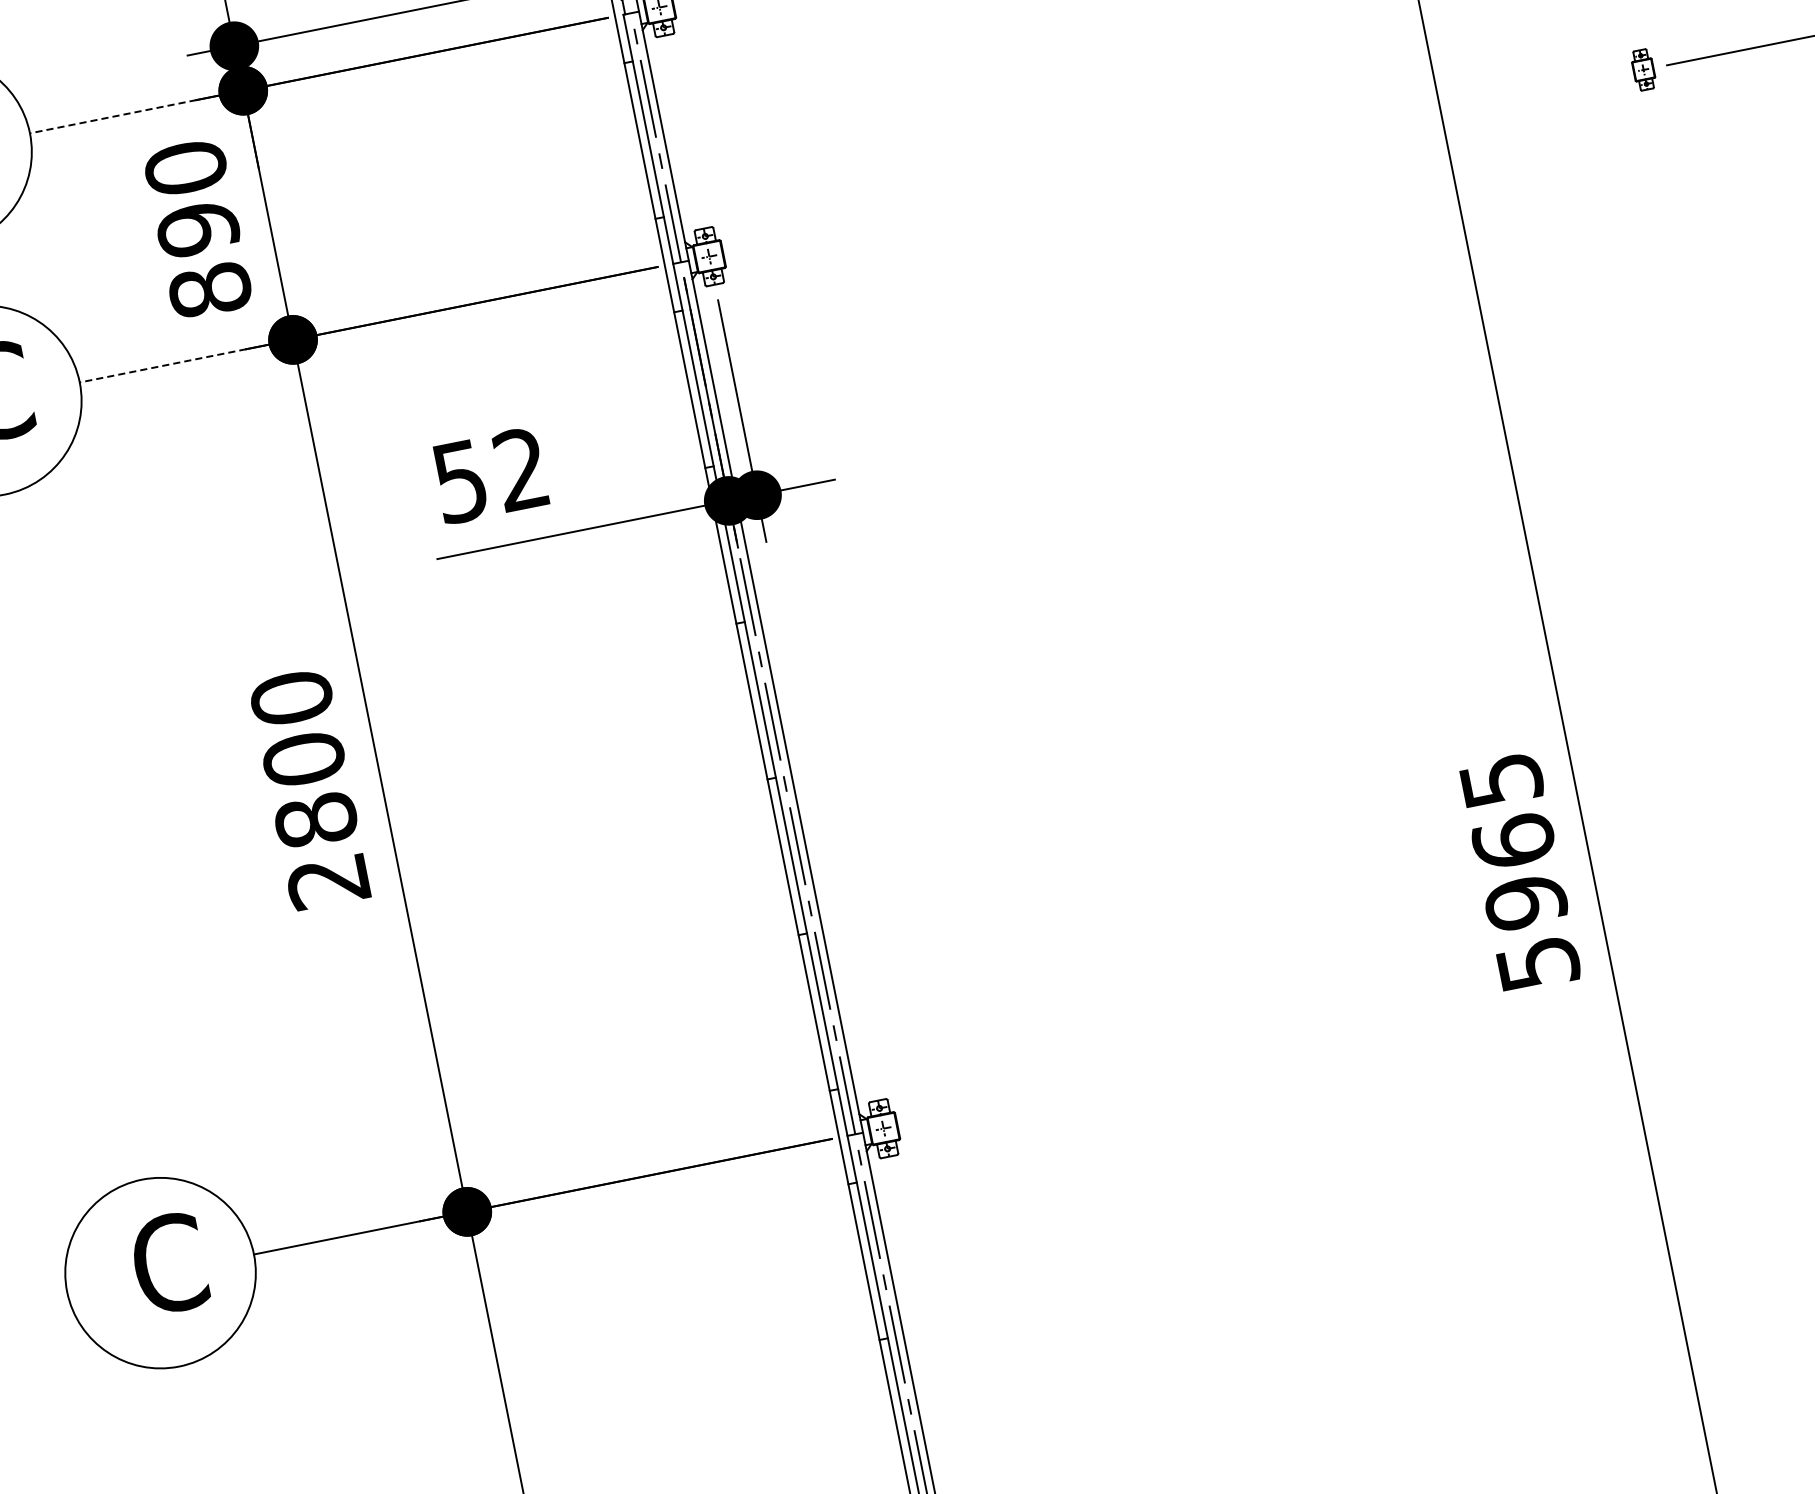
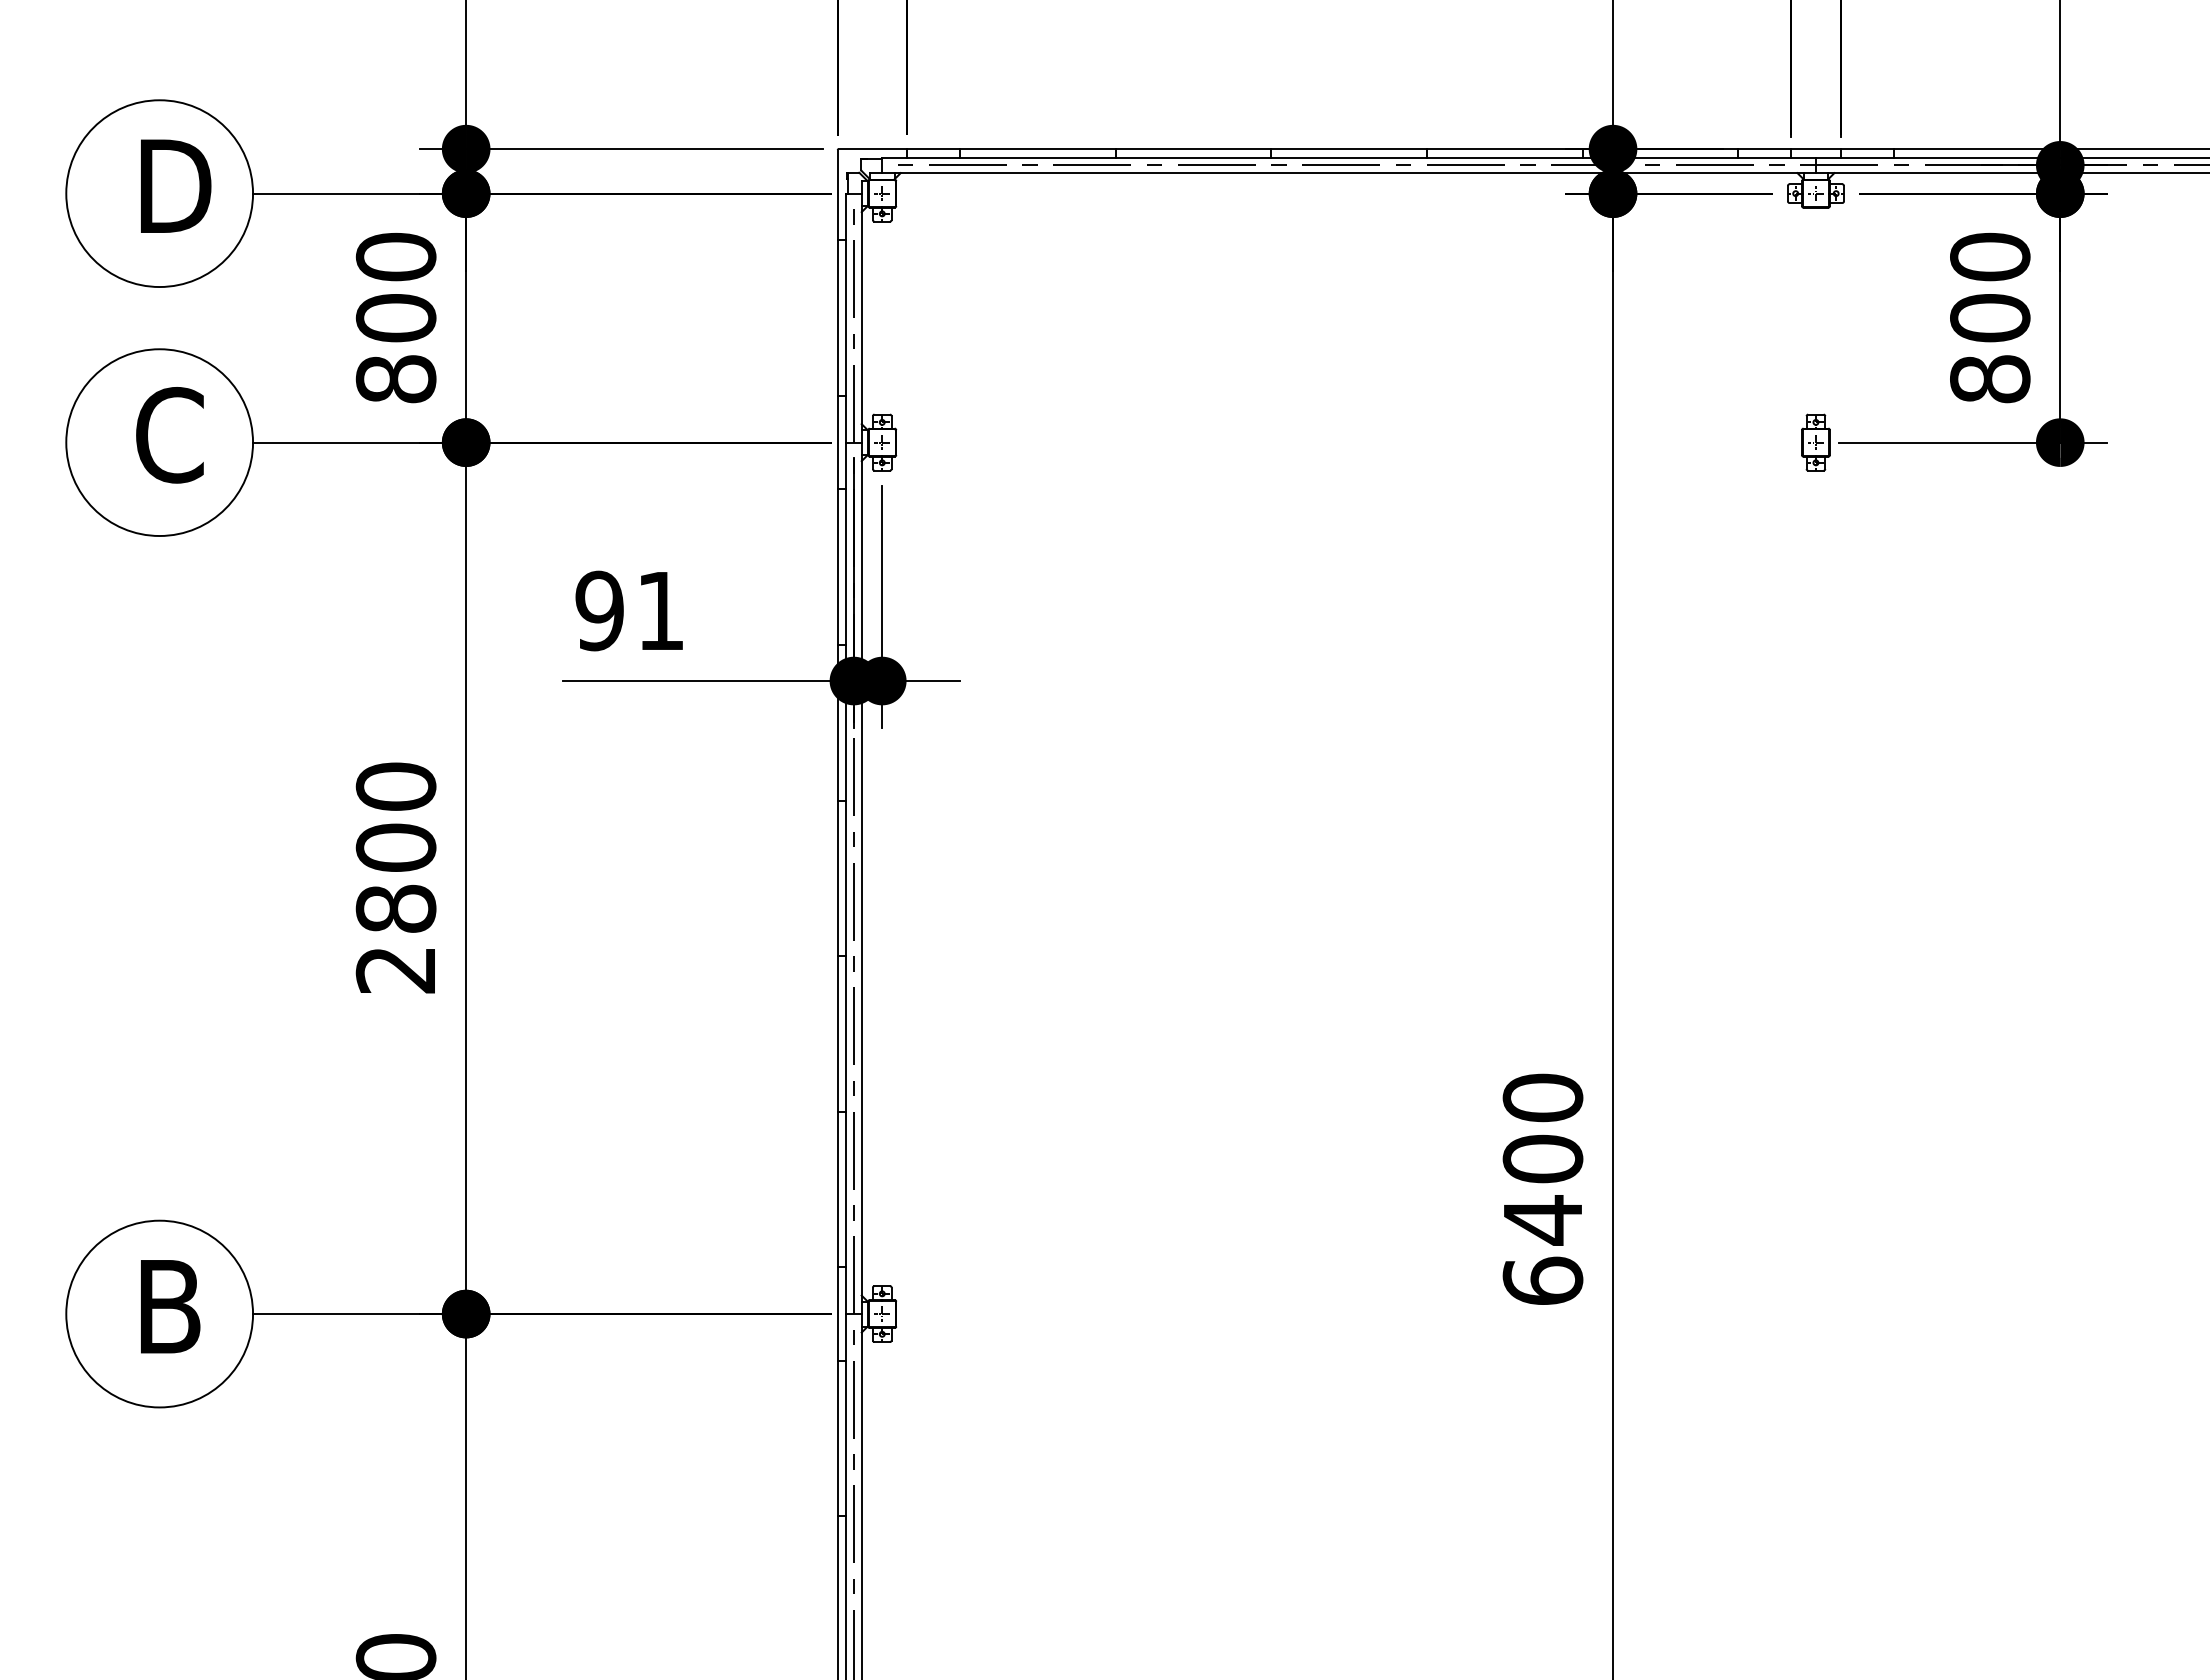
part: (1643, 69) -> (1815, 442), size x1.43
line: (112, 116) -> (335, 193), dashed -> solid
text: (198, 229) -> (396, 318), 890 -> 800
line: (162, 365) -> (335, 442), dashed -> solid
text: (489, 475) -> (628, 610), 52 -> 91
text: (1519, 870) -> (1542, 1188), 5965 -> 6400
text: (168, 1263) -> (169, 1306), C -> B

